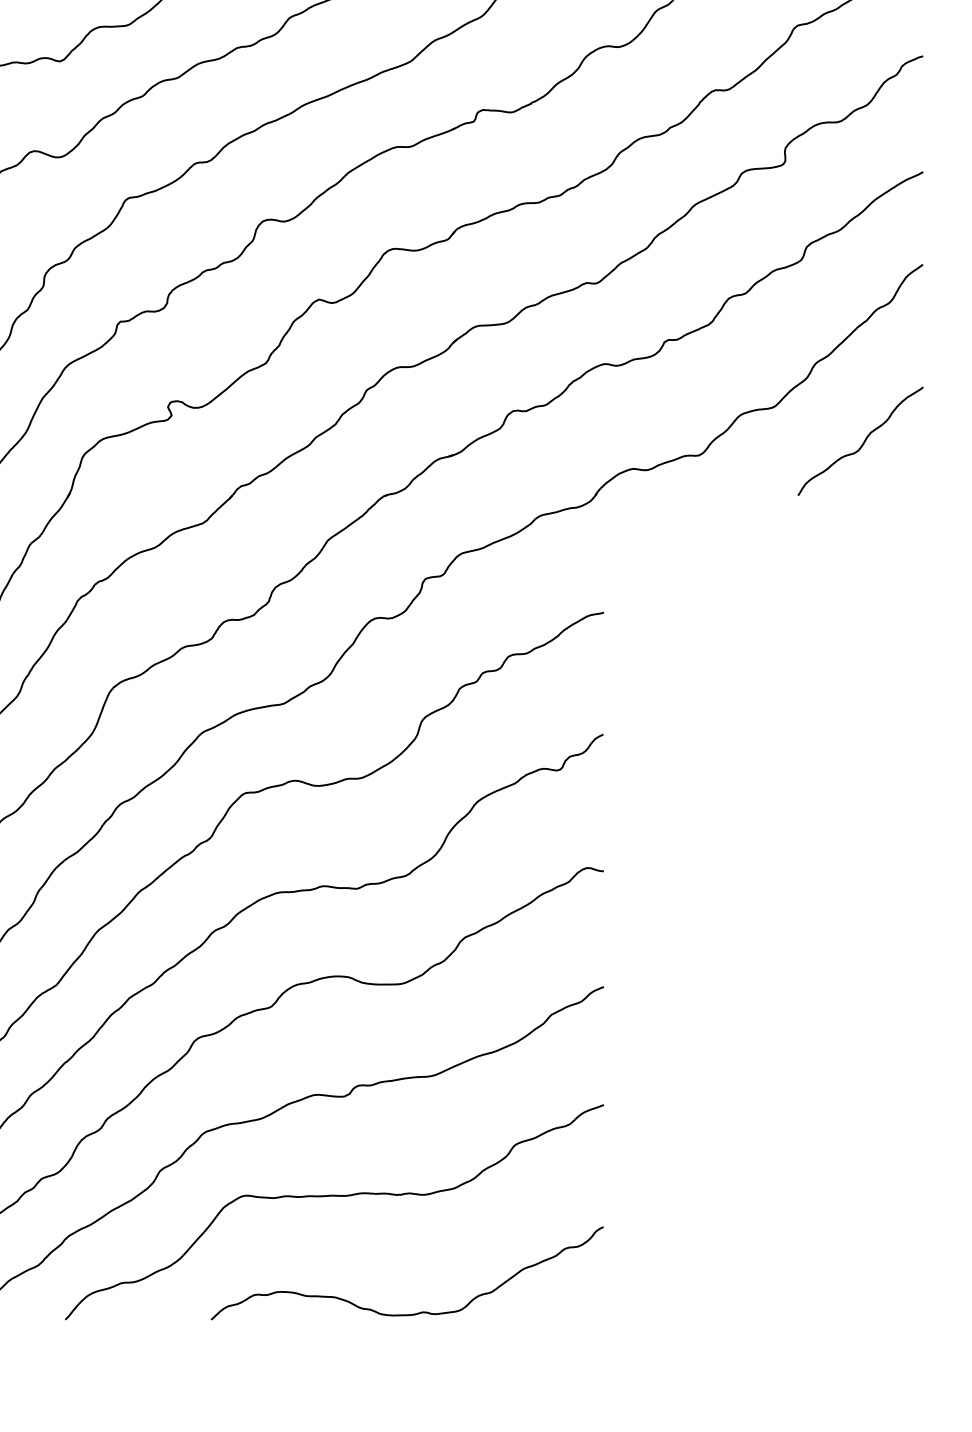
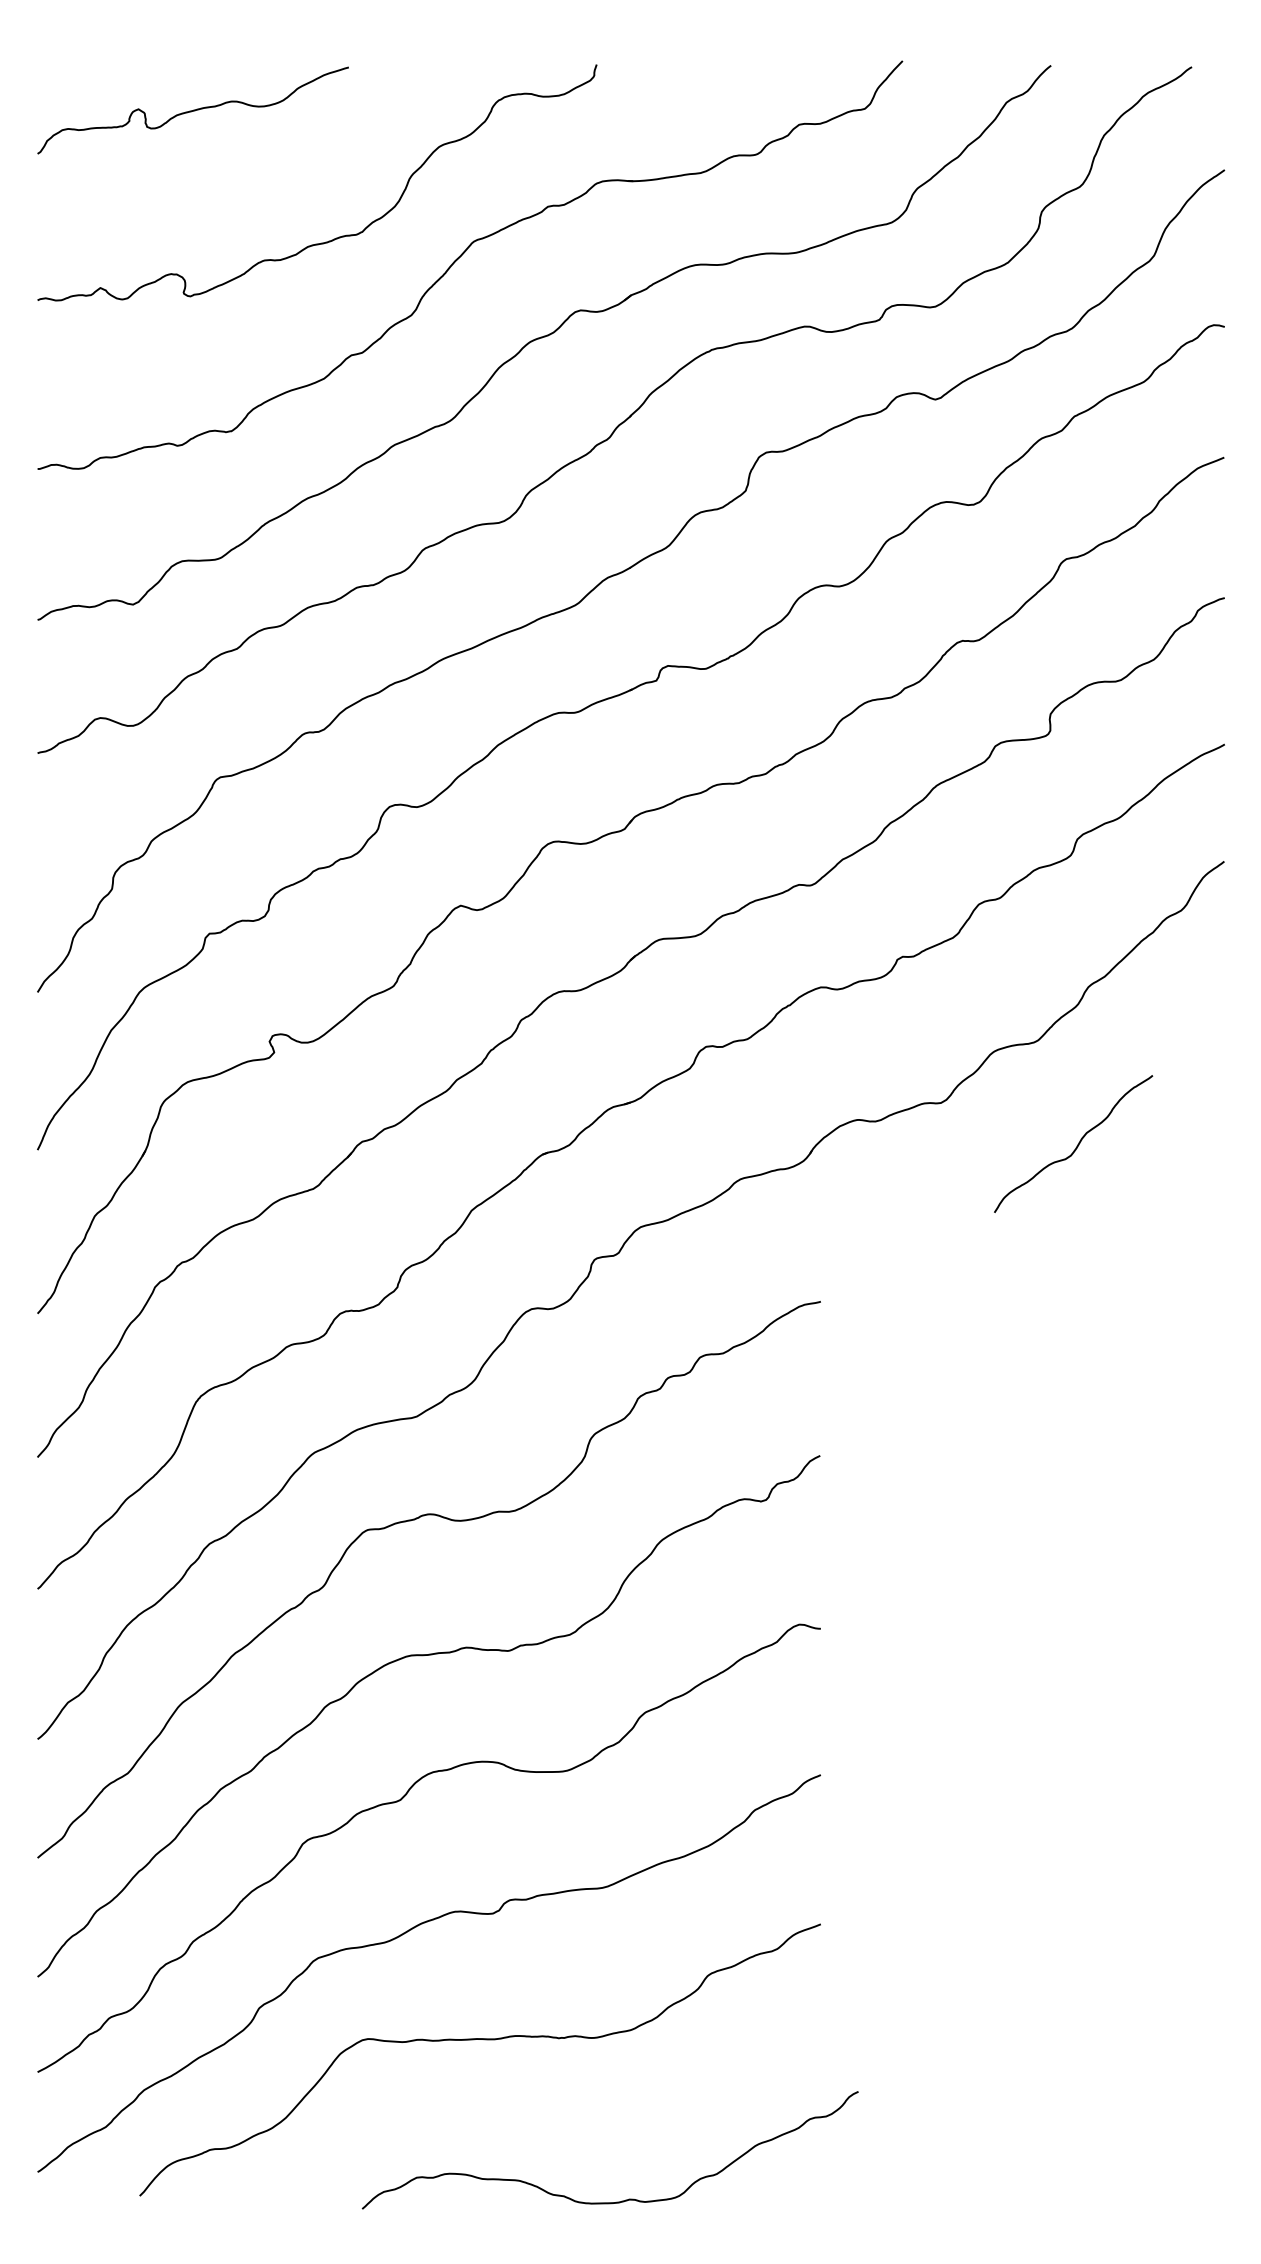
curve: (863, 441) -> (1077, 1144), moved
curve: (412, 1313) -> (616, 2201), moved

